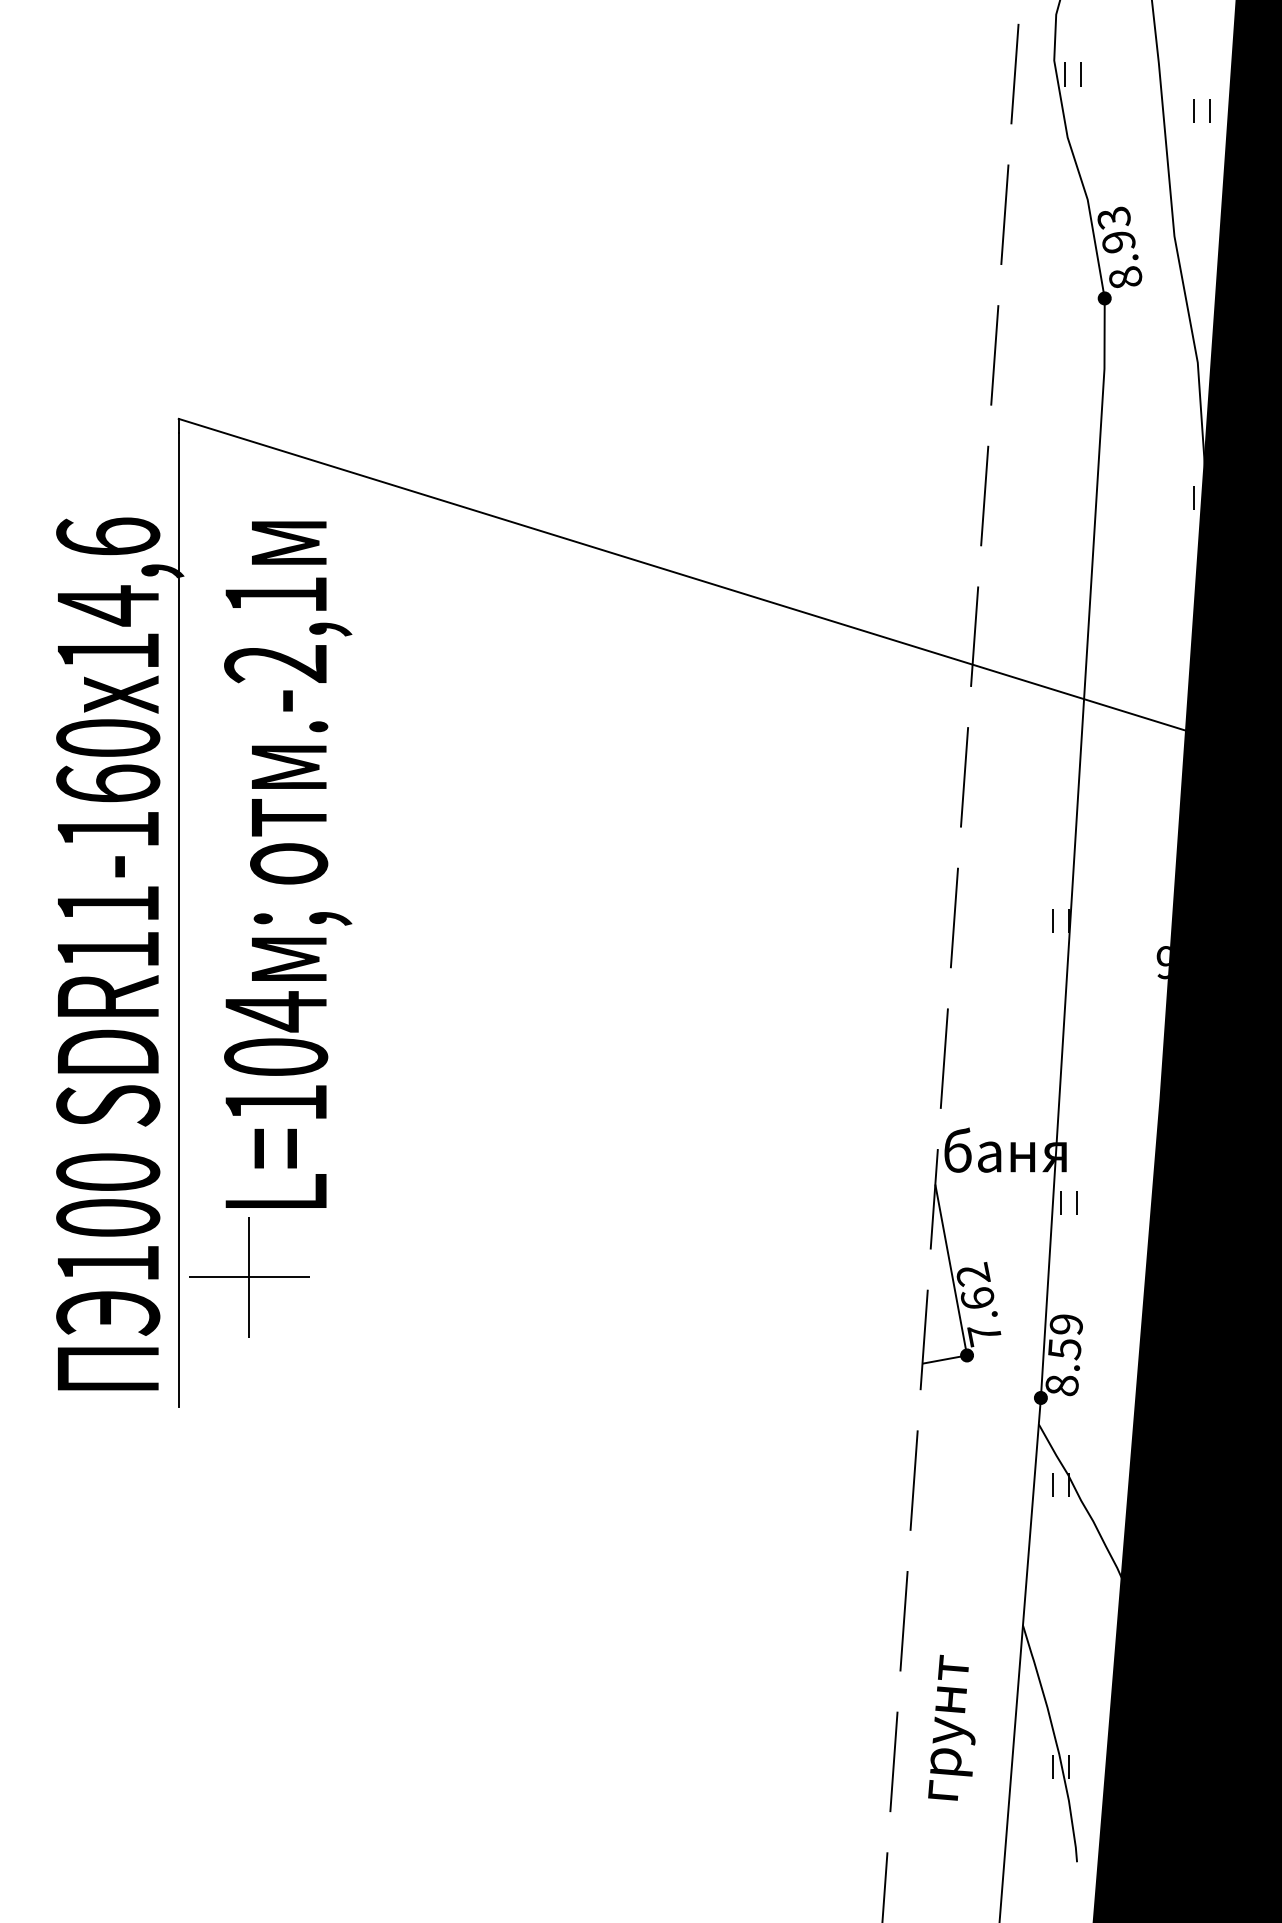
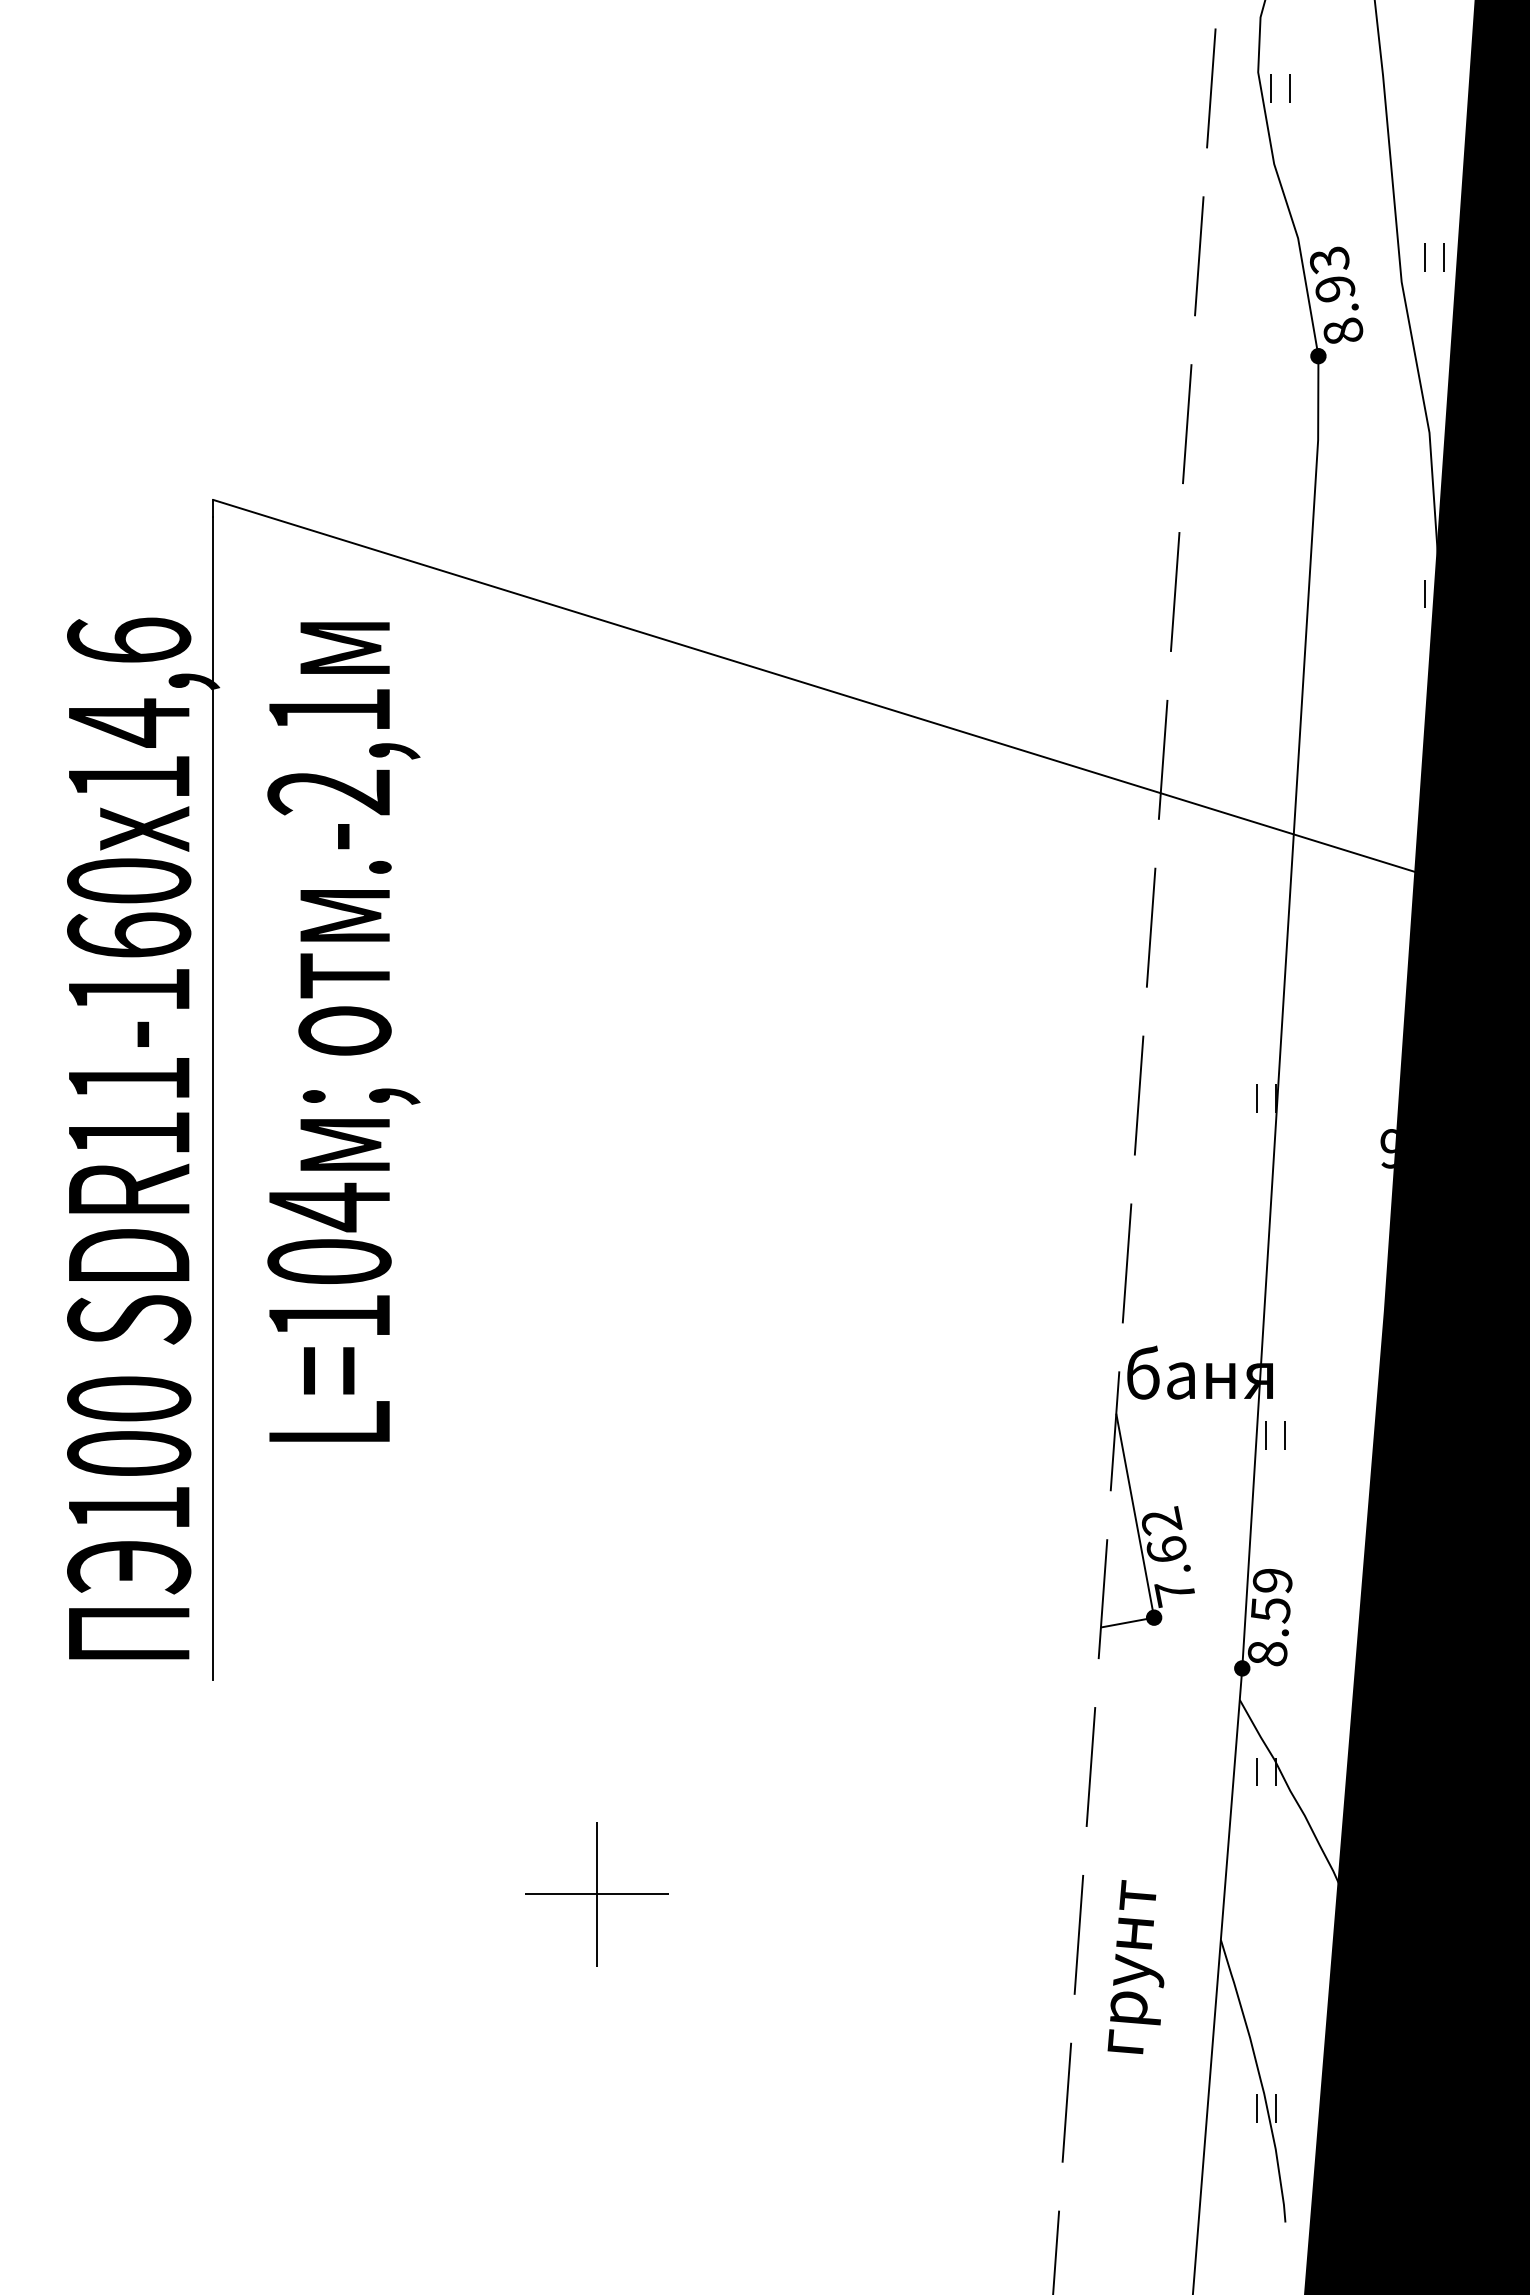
part: (1194, 111) -> (1425, 257), moved
part: (248, 1277) -> (596, 1894), moved
text: (951, 1728) -> (1135, 1967), moved

